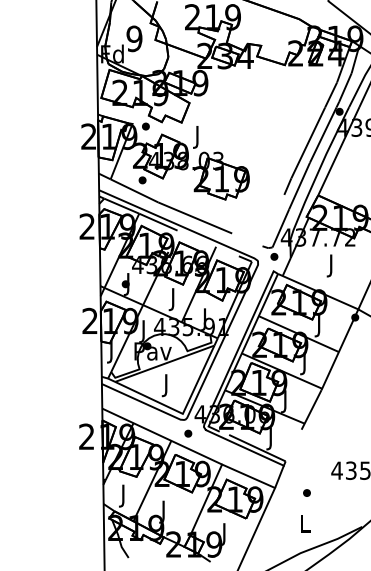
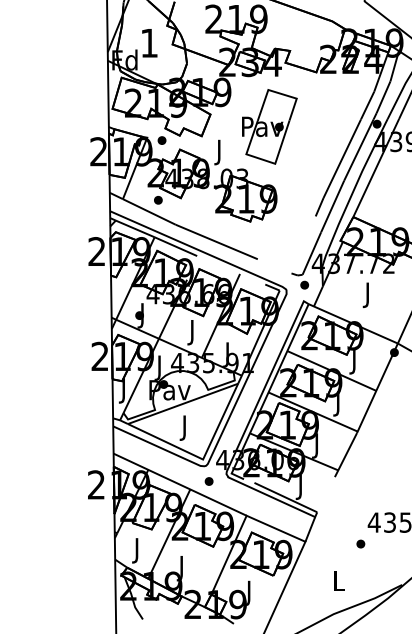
text: (134, 38) -> (149, 42), 9 -> 1
part: (243, 114) -> (270, 127), added
part: (306, 492) -> (360, 543), moved

